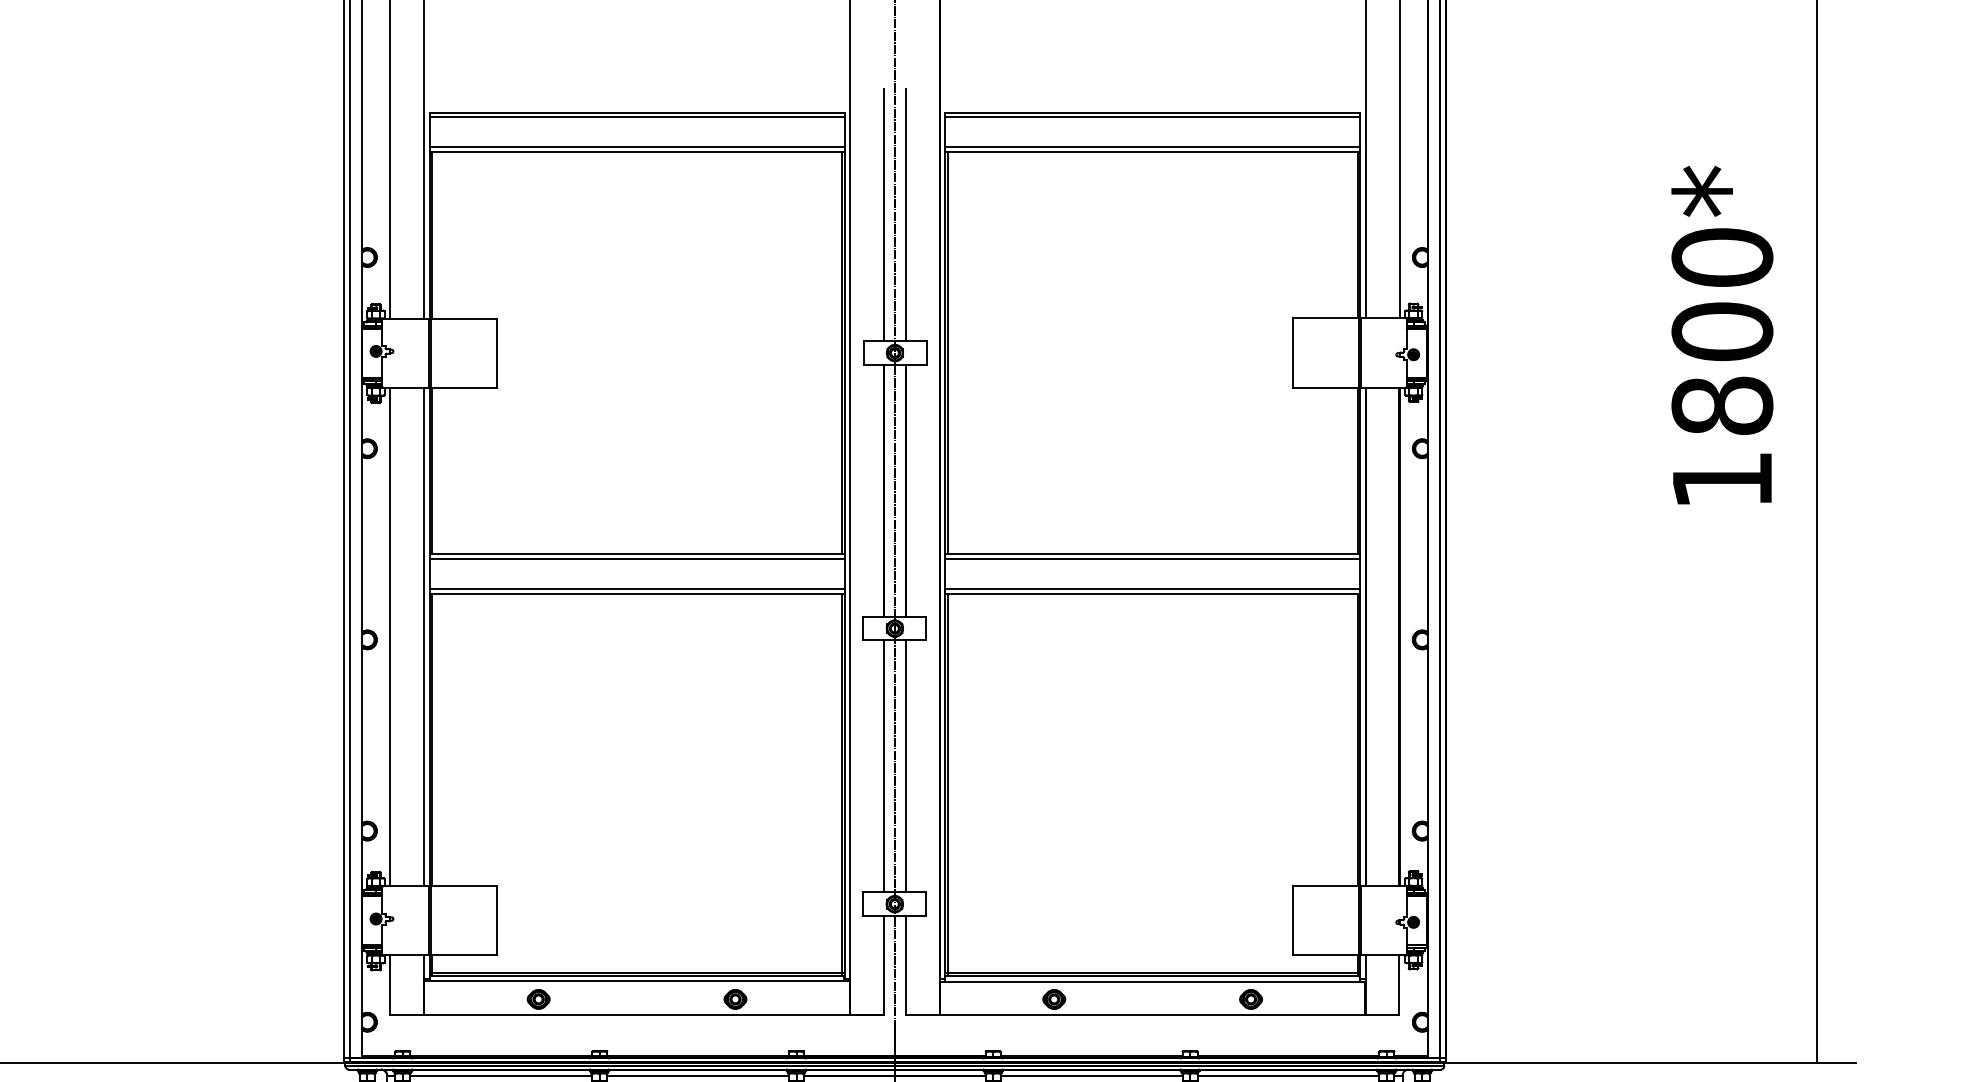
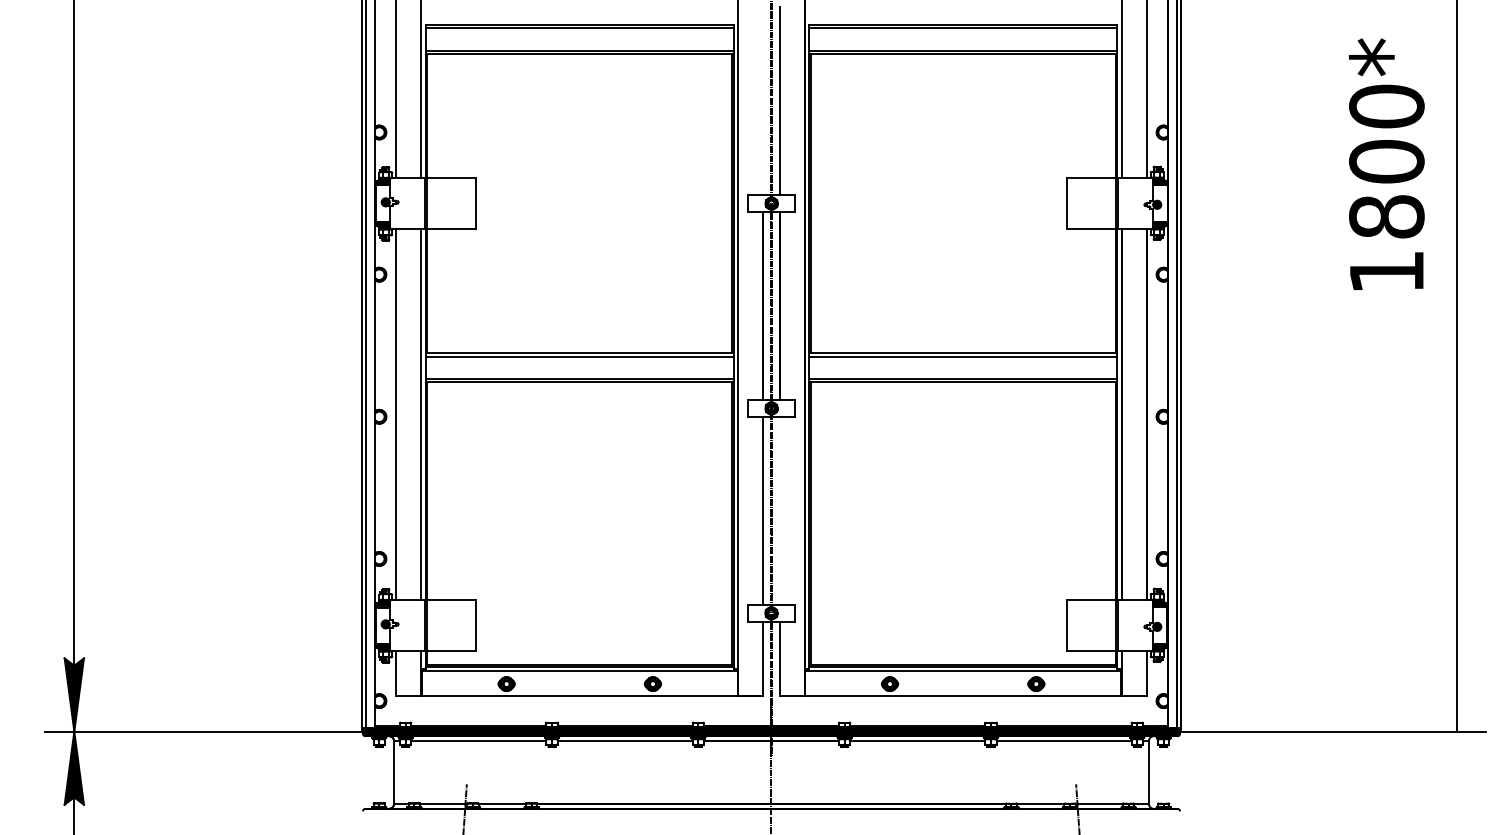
line: (884, 214) -> (763, 100), removed
text: (1721, 334) -> (1386, 163), moved
line: (905, 765) -> (779, 510), removed

